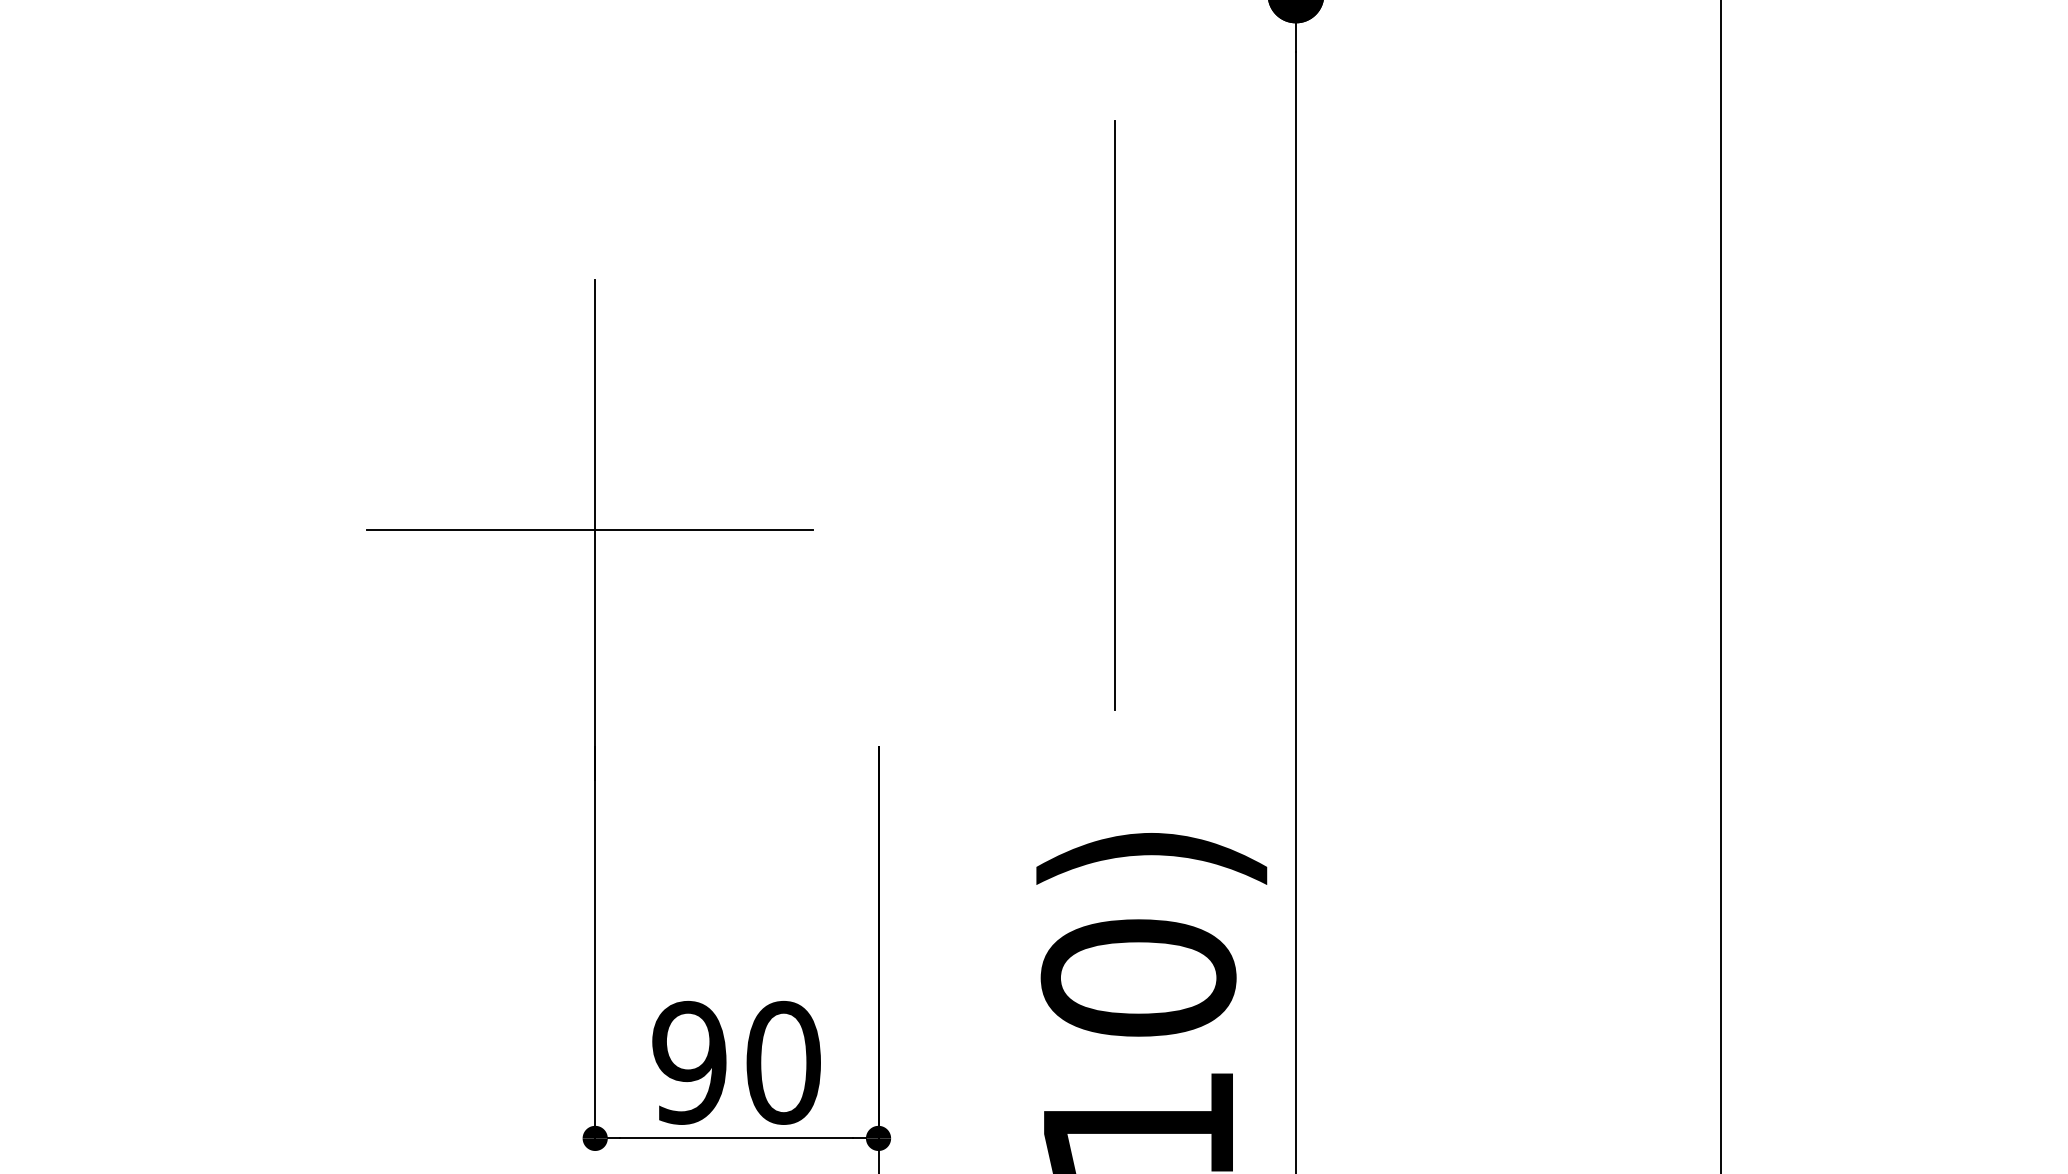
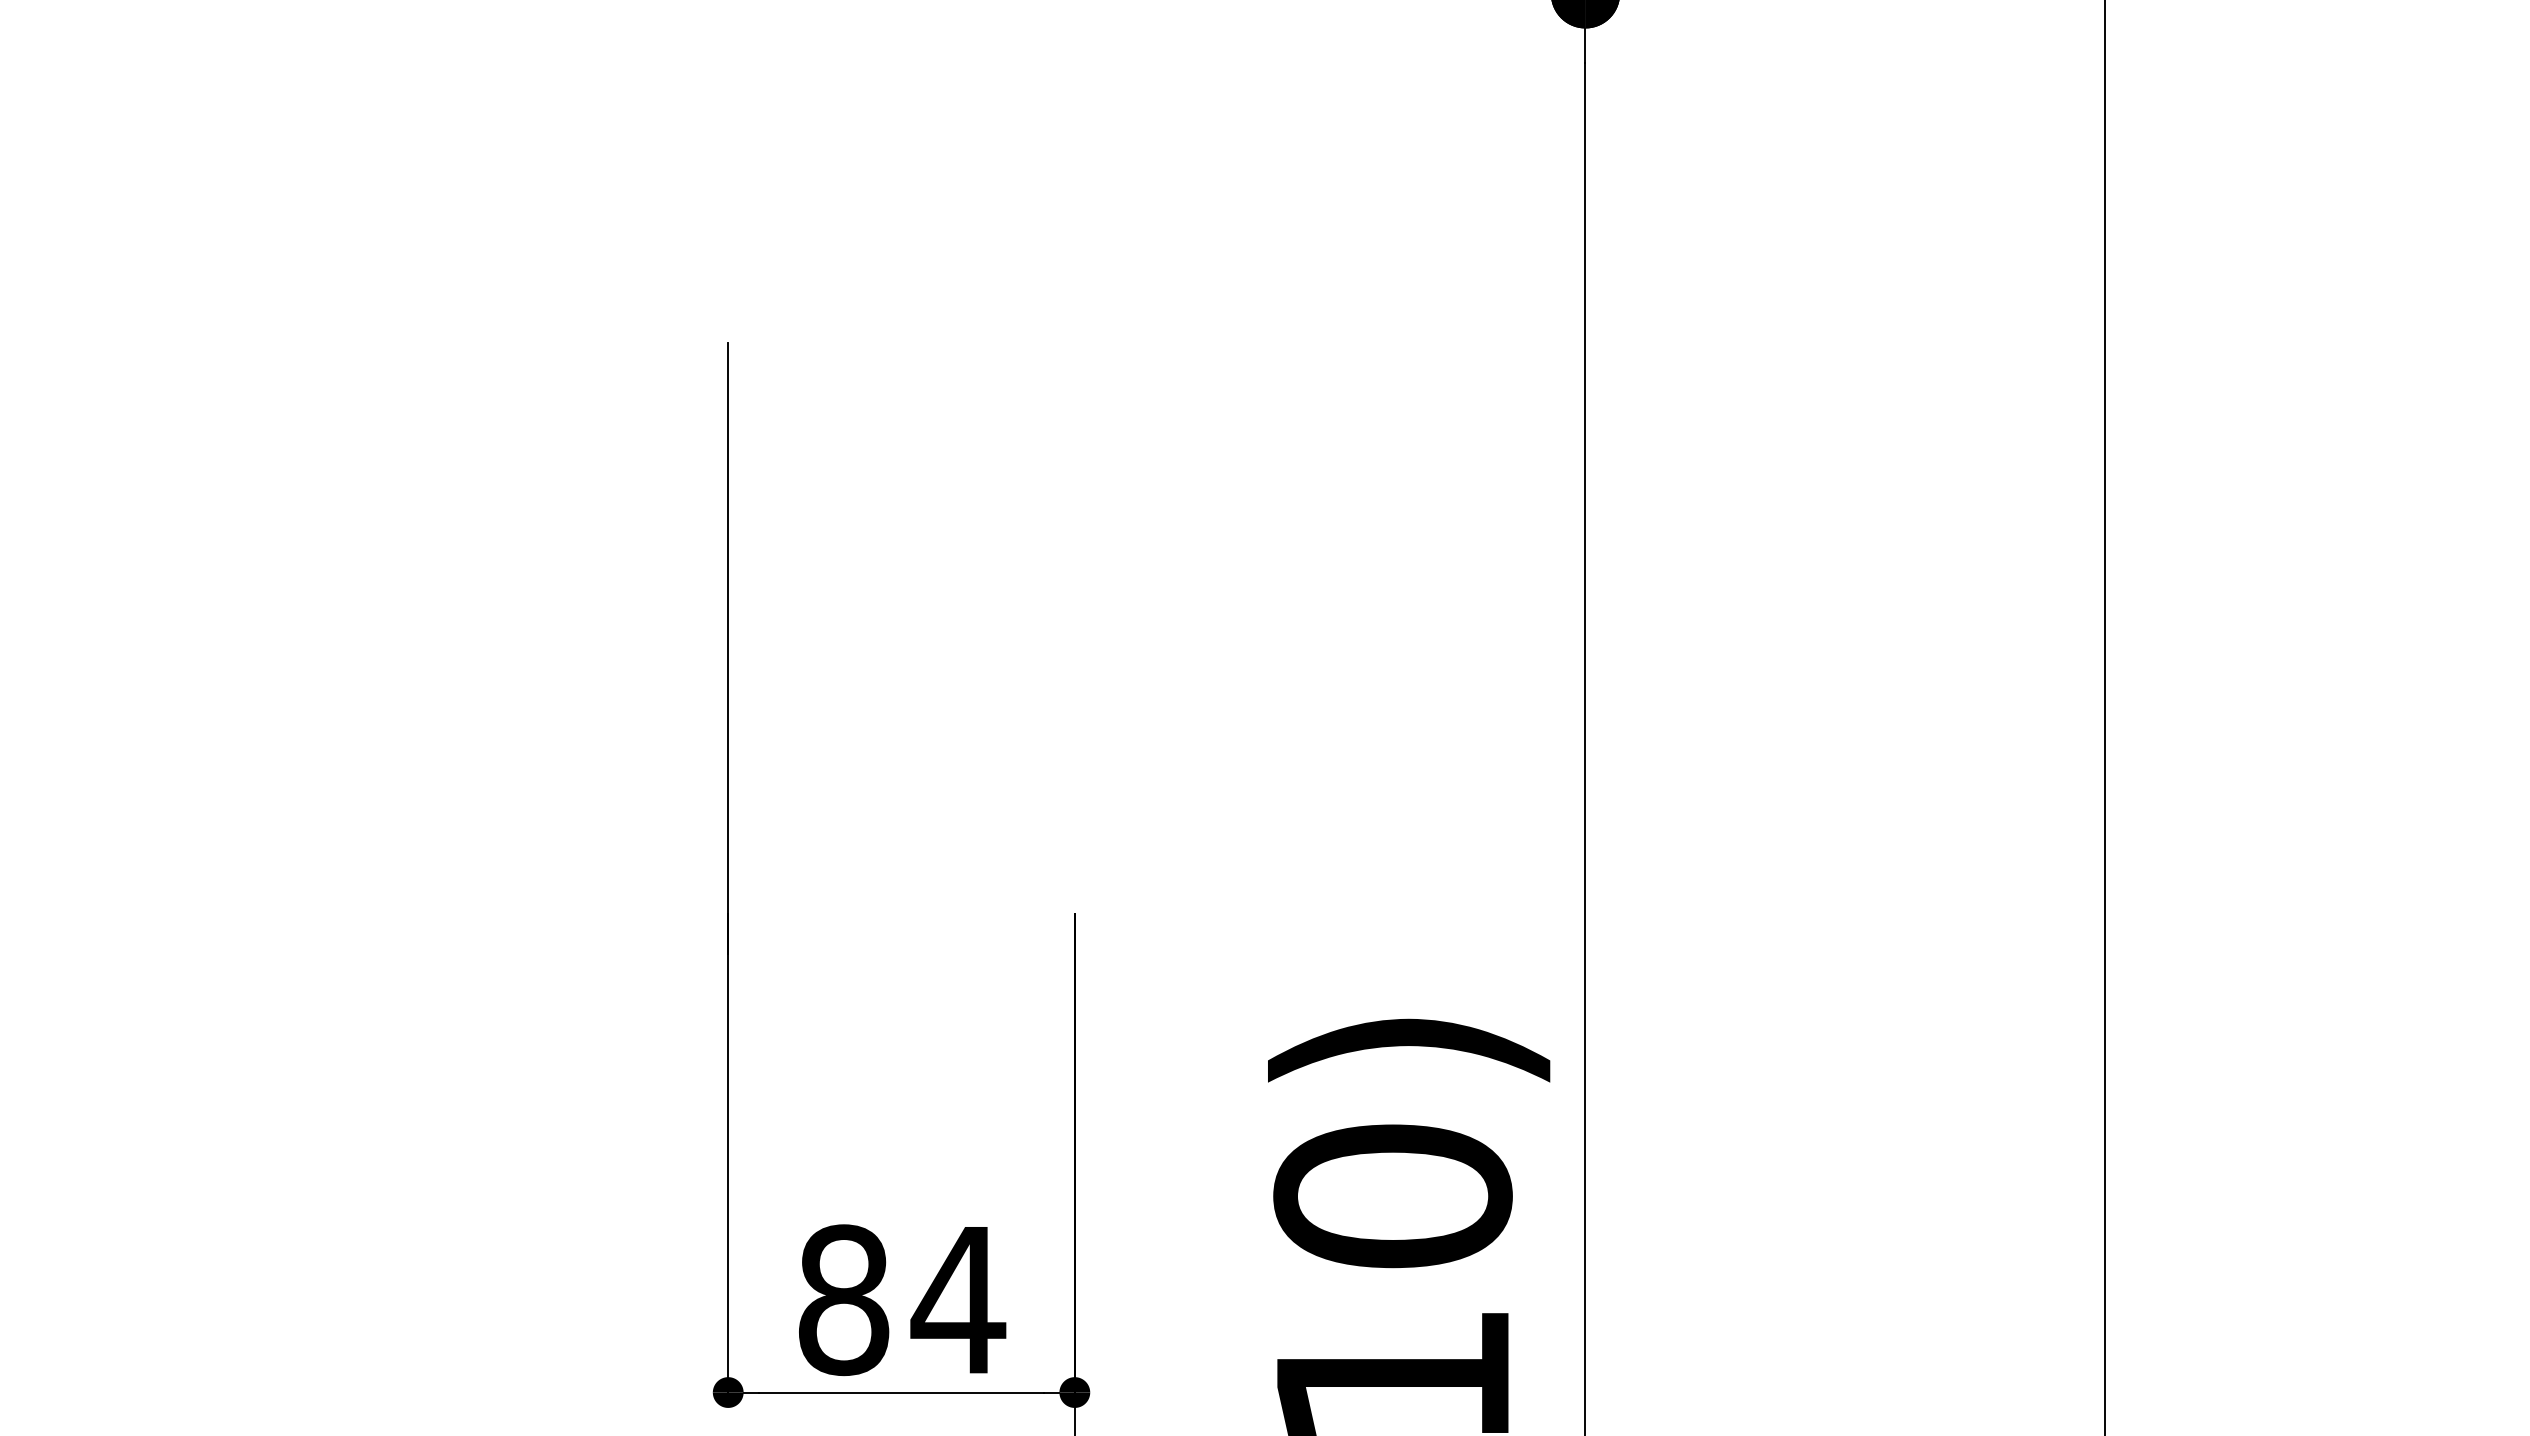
line: (1114, 414) -> (1363, 506), removed
line: (590, 530) -> (722, 648), removed
text: (737, 1062) -> (902, 1299), 90 -> 84

